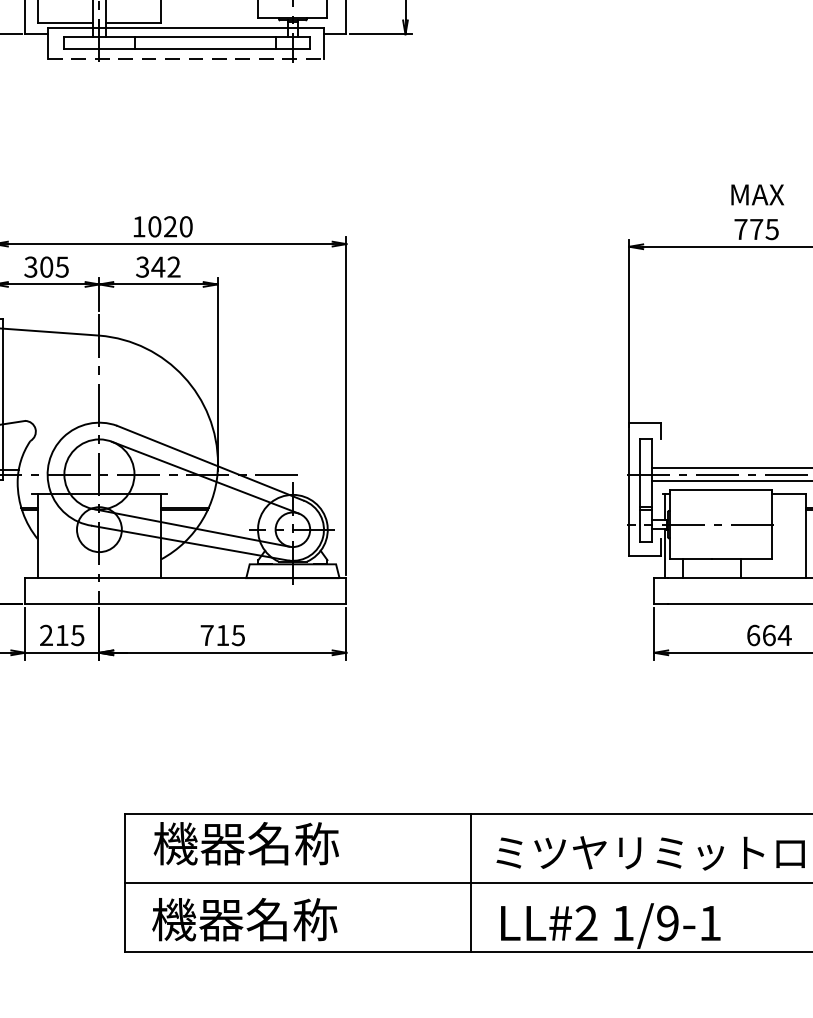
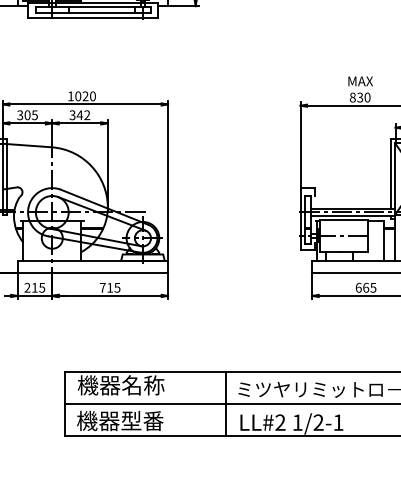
line: (185, 58) -> (92, 17), dashed -> solid
text: (755, 229) -> (359, 97), 775 -> 830
text: (785, 634) -> (373, 287), 664 -> 665
text: (291, 918) -> (142, 420), 機器名称 -> 機器型番
text: (667, 922) -> (318, 422), 1/9-1 -> 1/2-1

